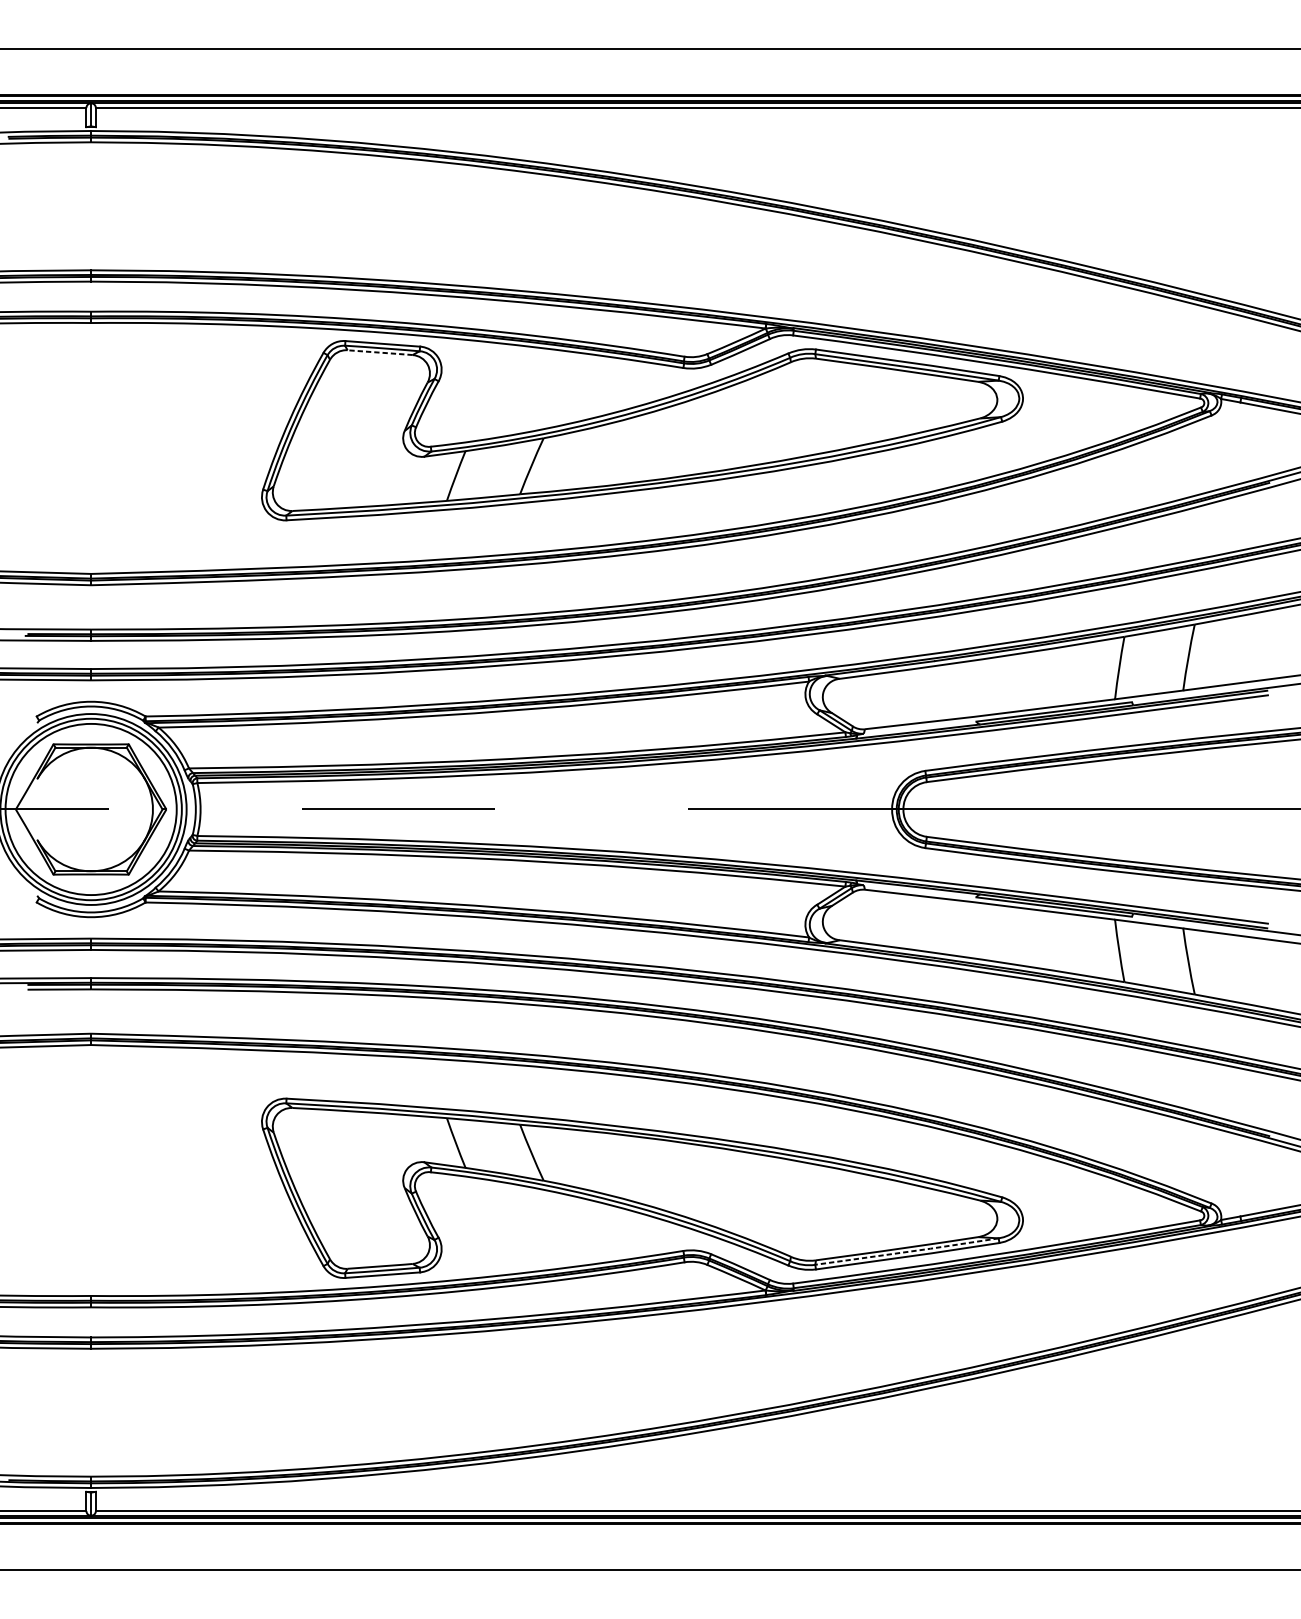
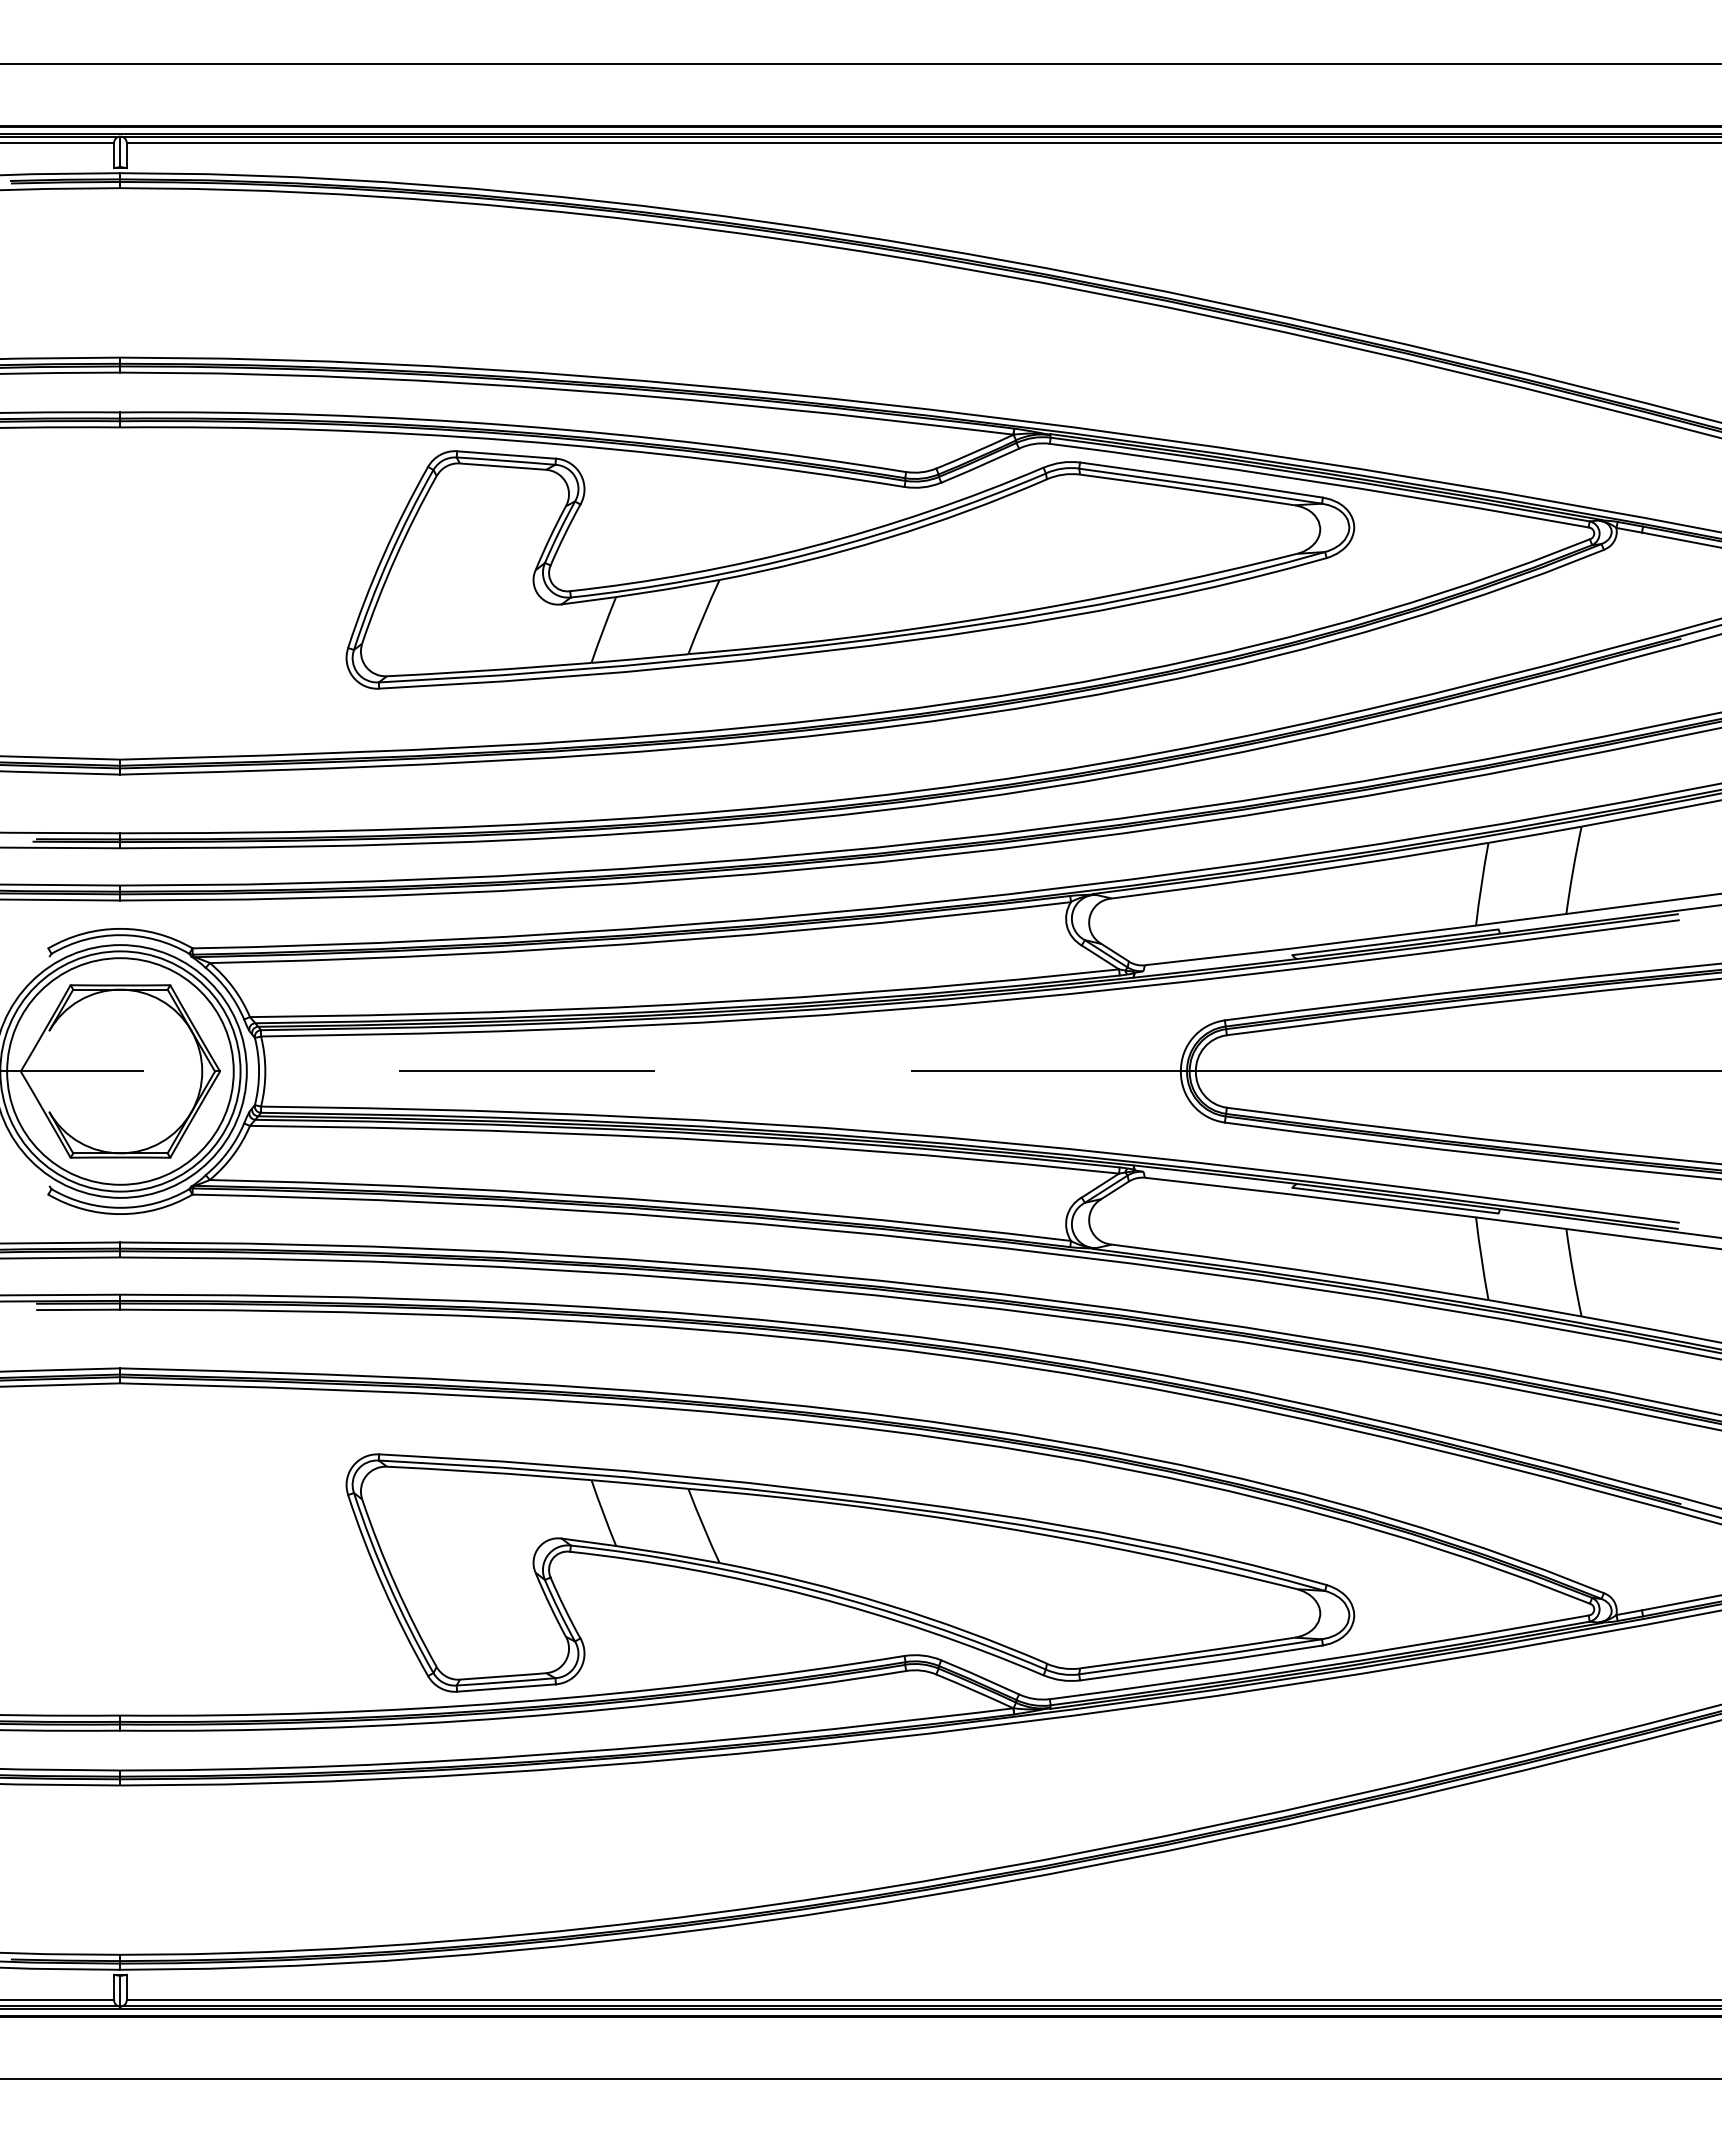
line: (380, 352) -> (503, 466), dashed -> solid
line: (907, 1252) -> (1201, 1657), dashed -> solid

